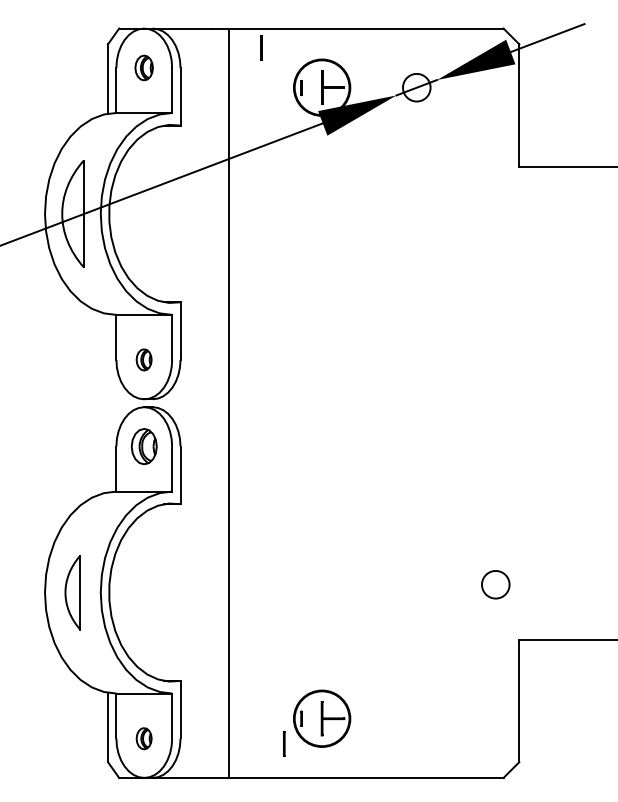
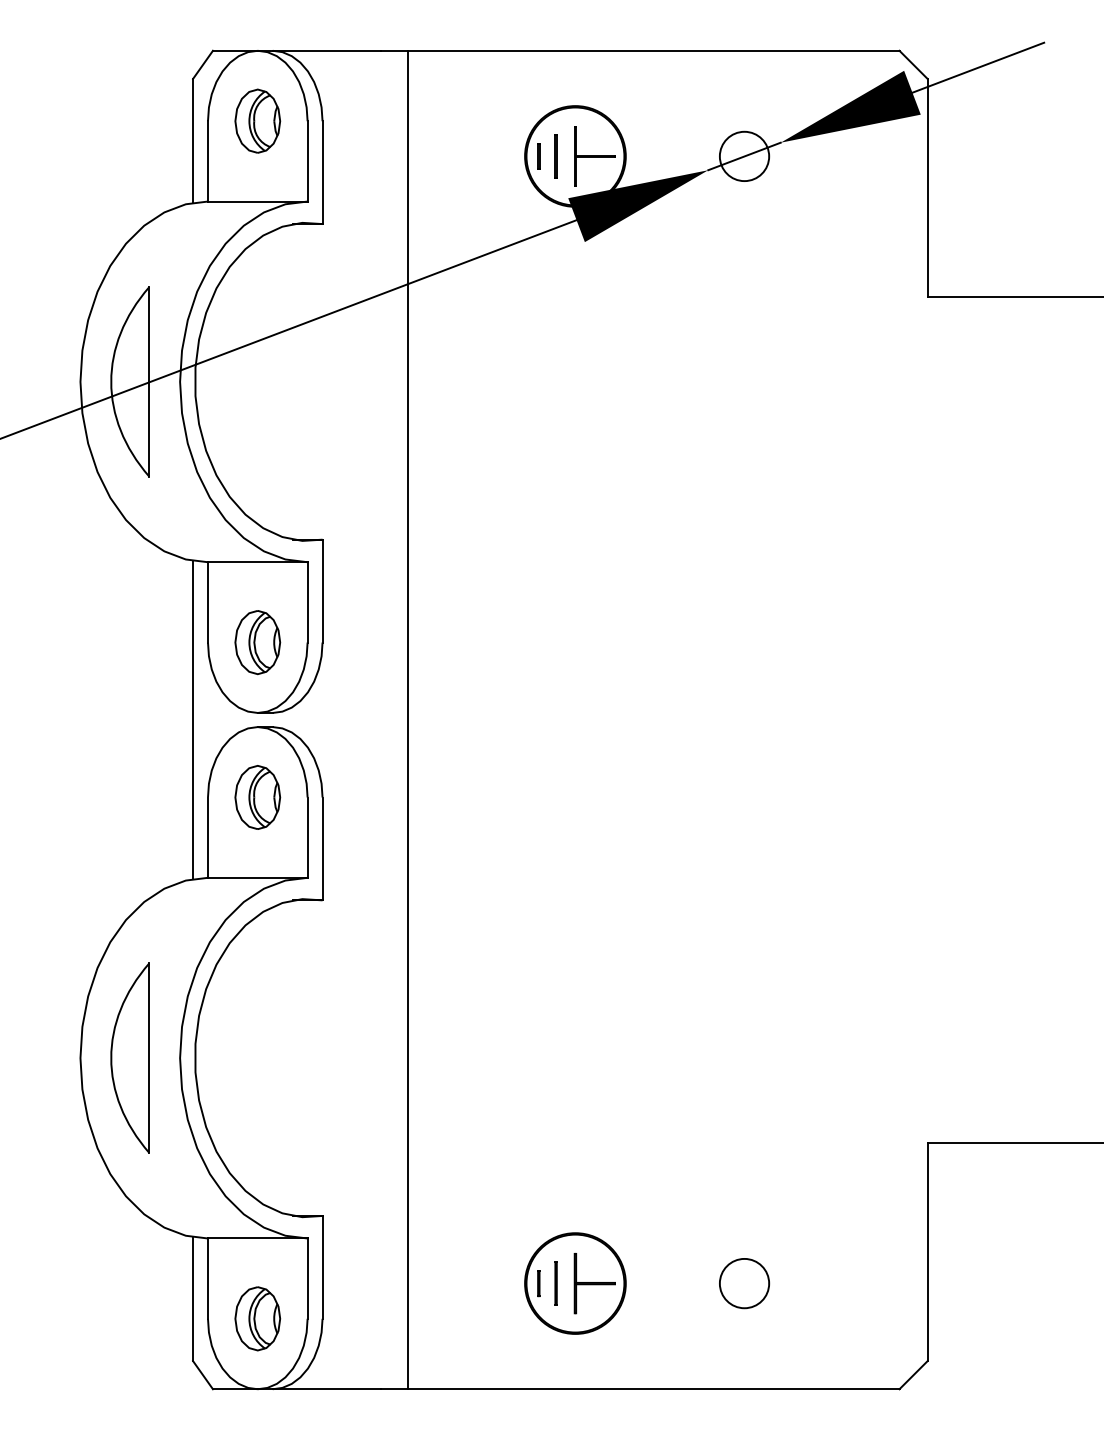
line: (261, 47) -> (556, 156), moved
part: (143, 67) -> (256, 120), size x1.43
part: (143, 359) -> (256, 641), size x1.67
line: (108, 403) -> (193, 720), added
circle: (495, 584) -> (744, 1283), moved
part: (72, 592) -> (129, 1058), size x1.43
part: (143, 738) -> (256, 1318), size x1.67
line: (284, 743) -> (556, 1283), moved

